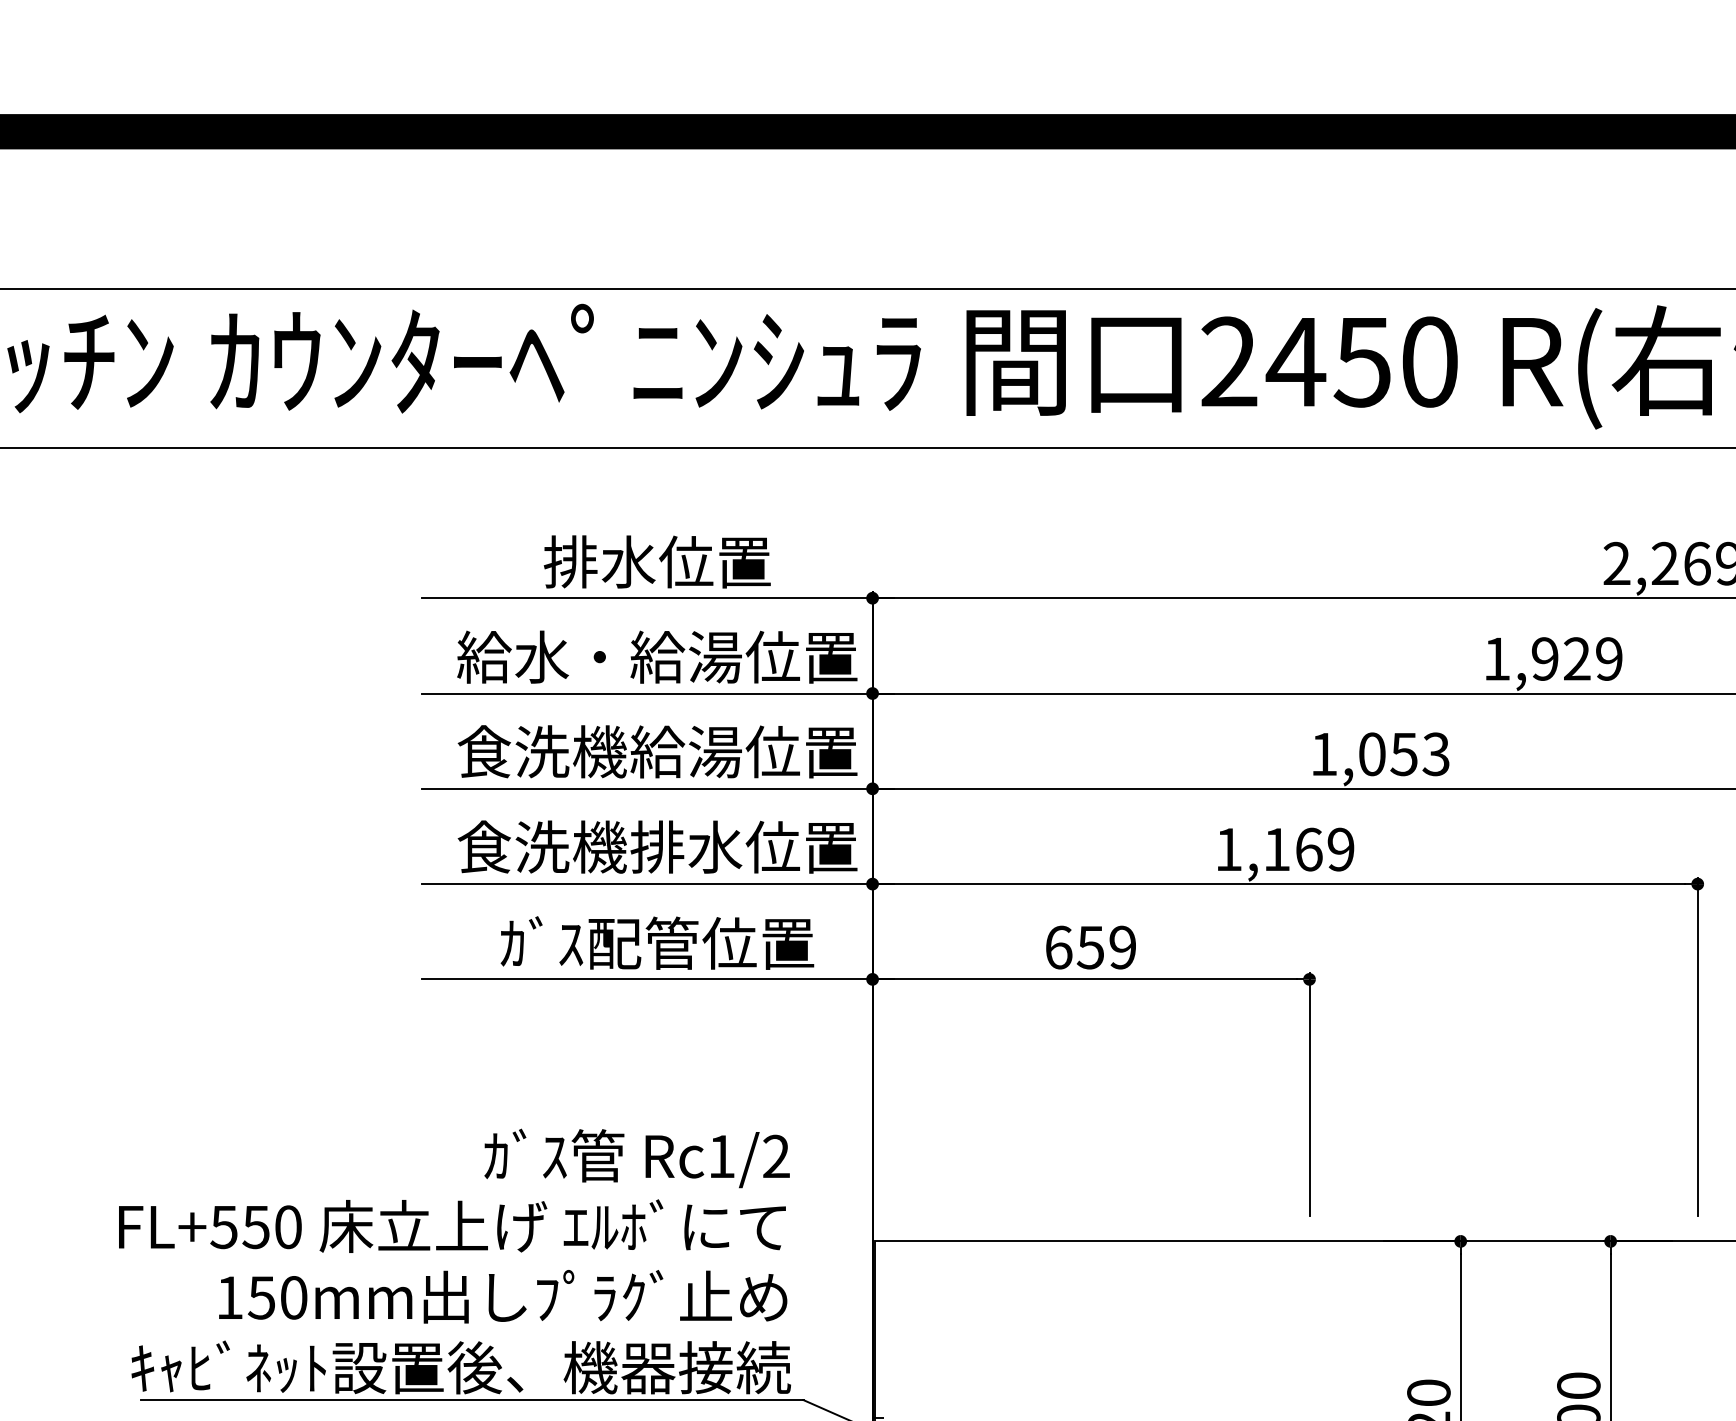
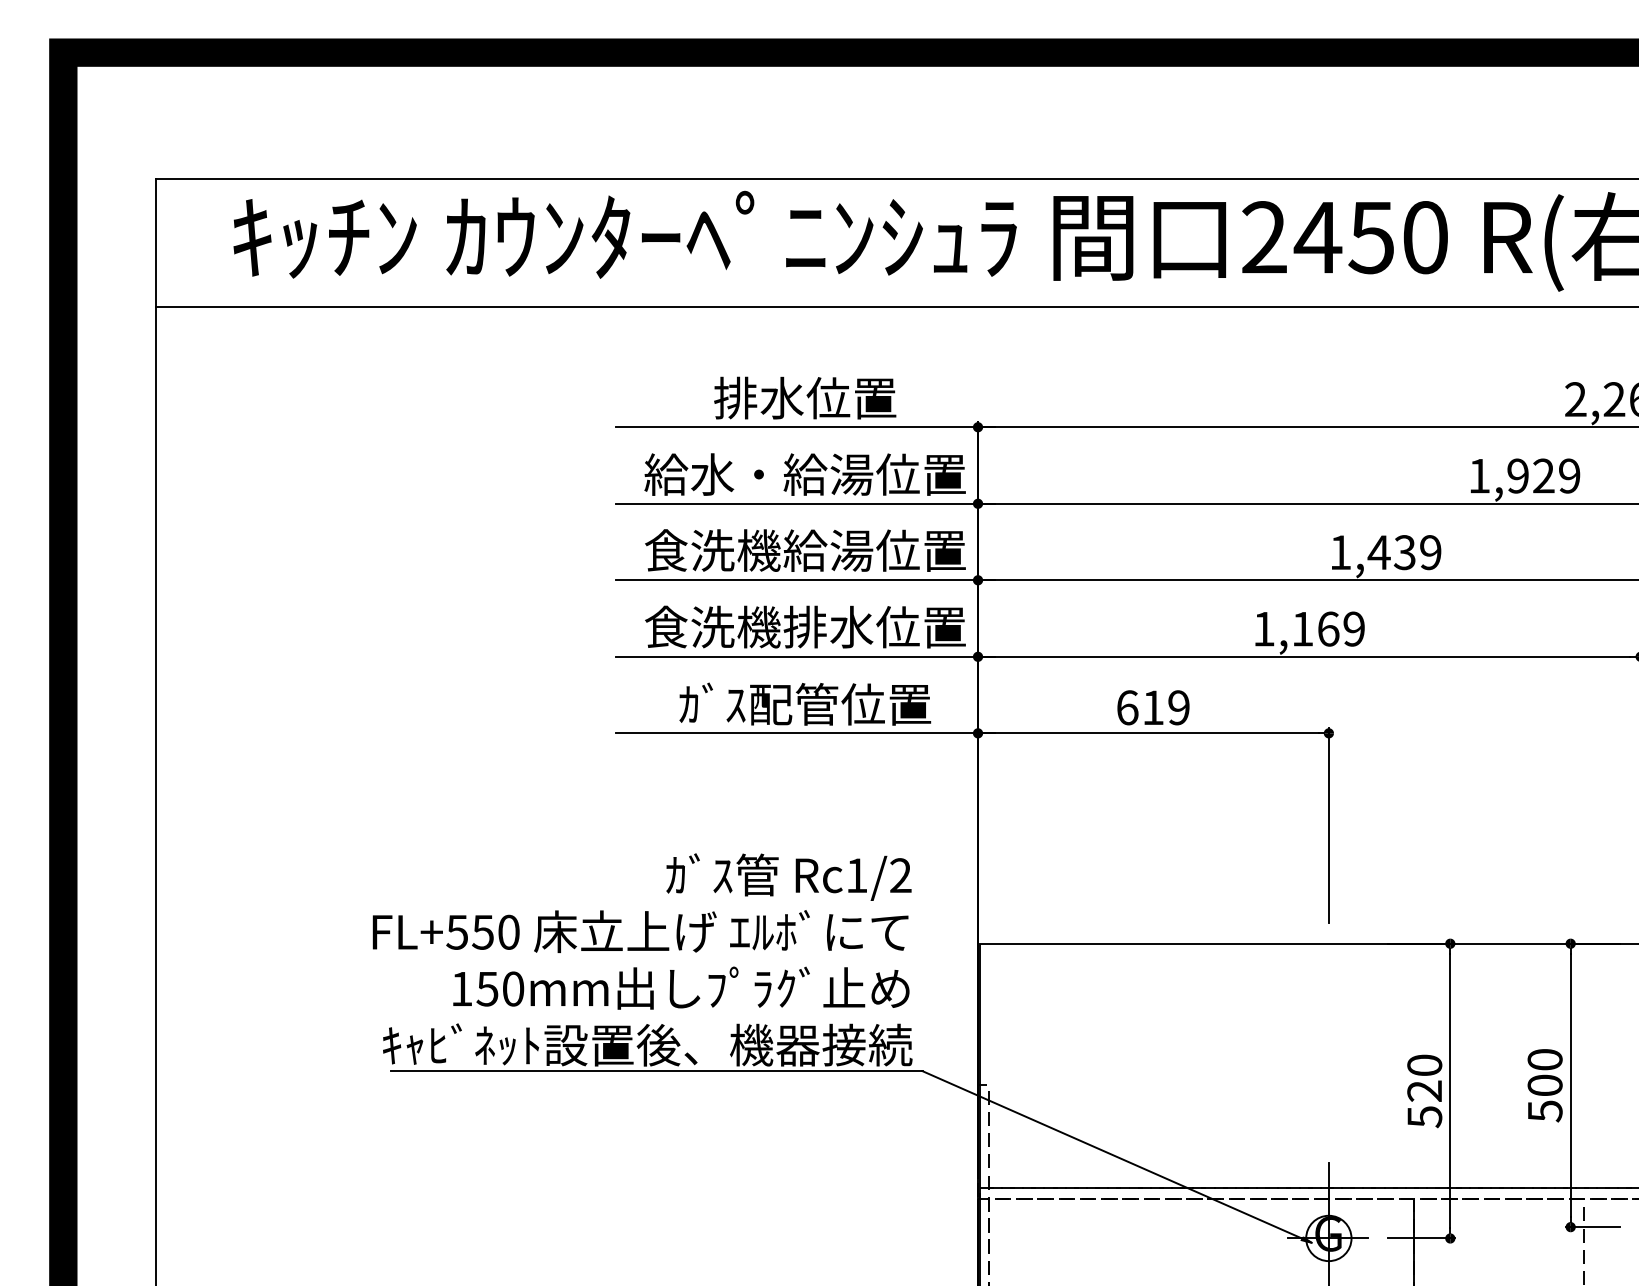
text: (1403, 754) -> (1404, 552), 1,053 -> 1,439
text: (1089, 947) -> (1152, 707), 659 -> 619

